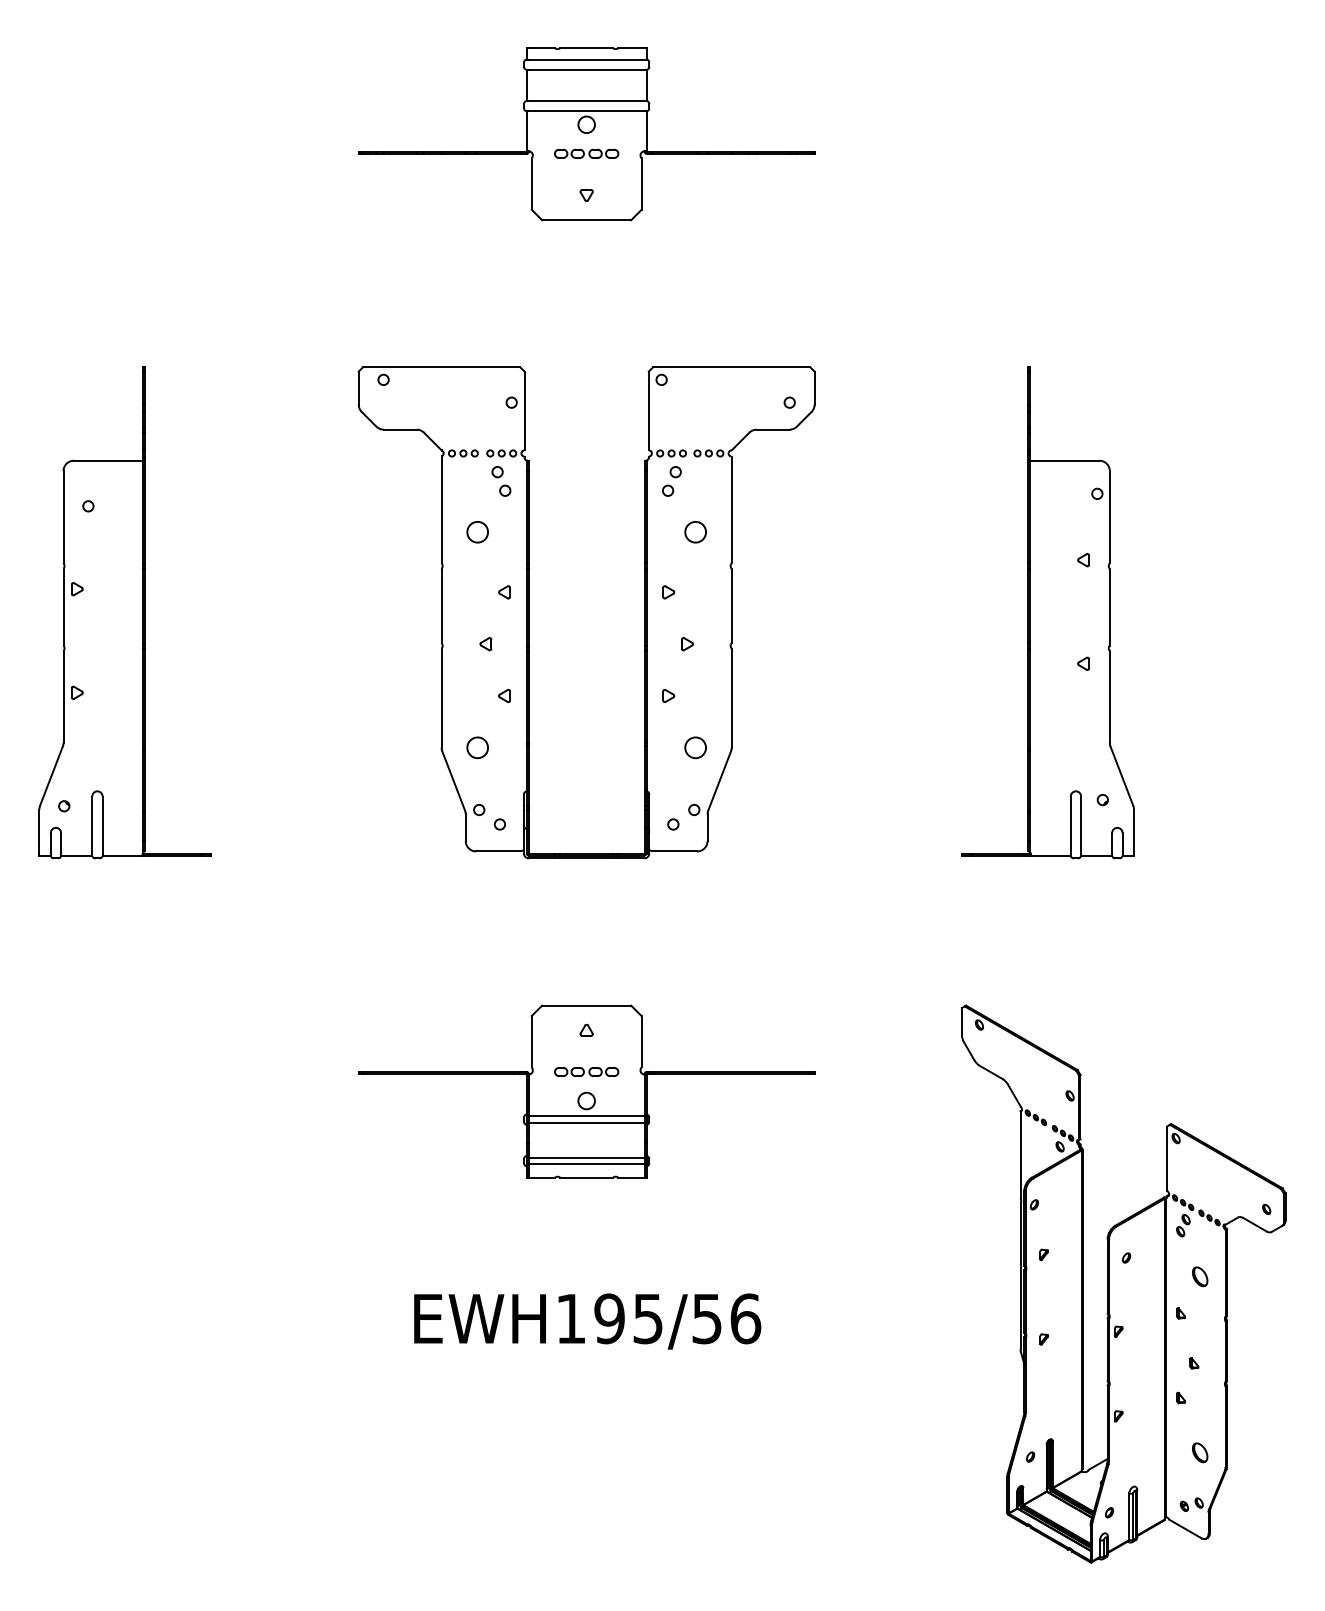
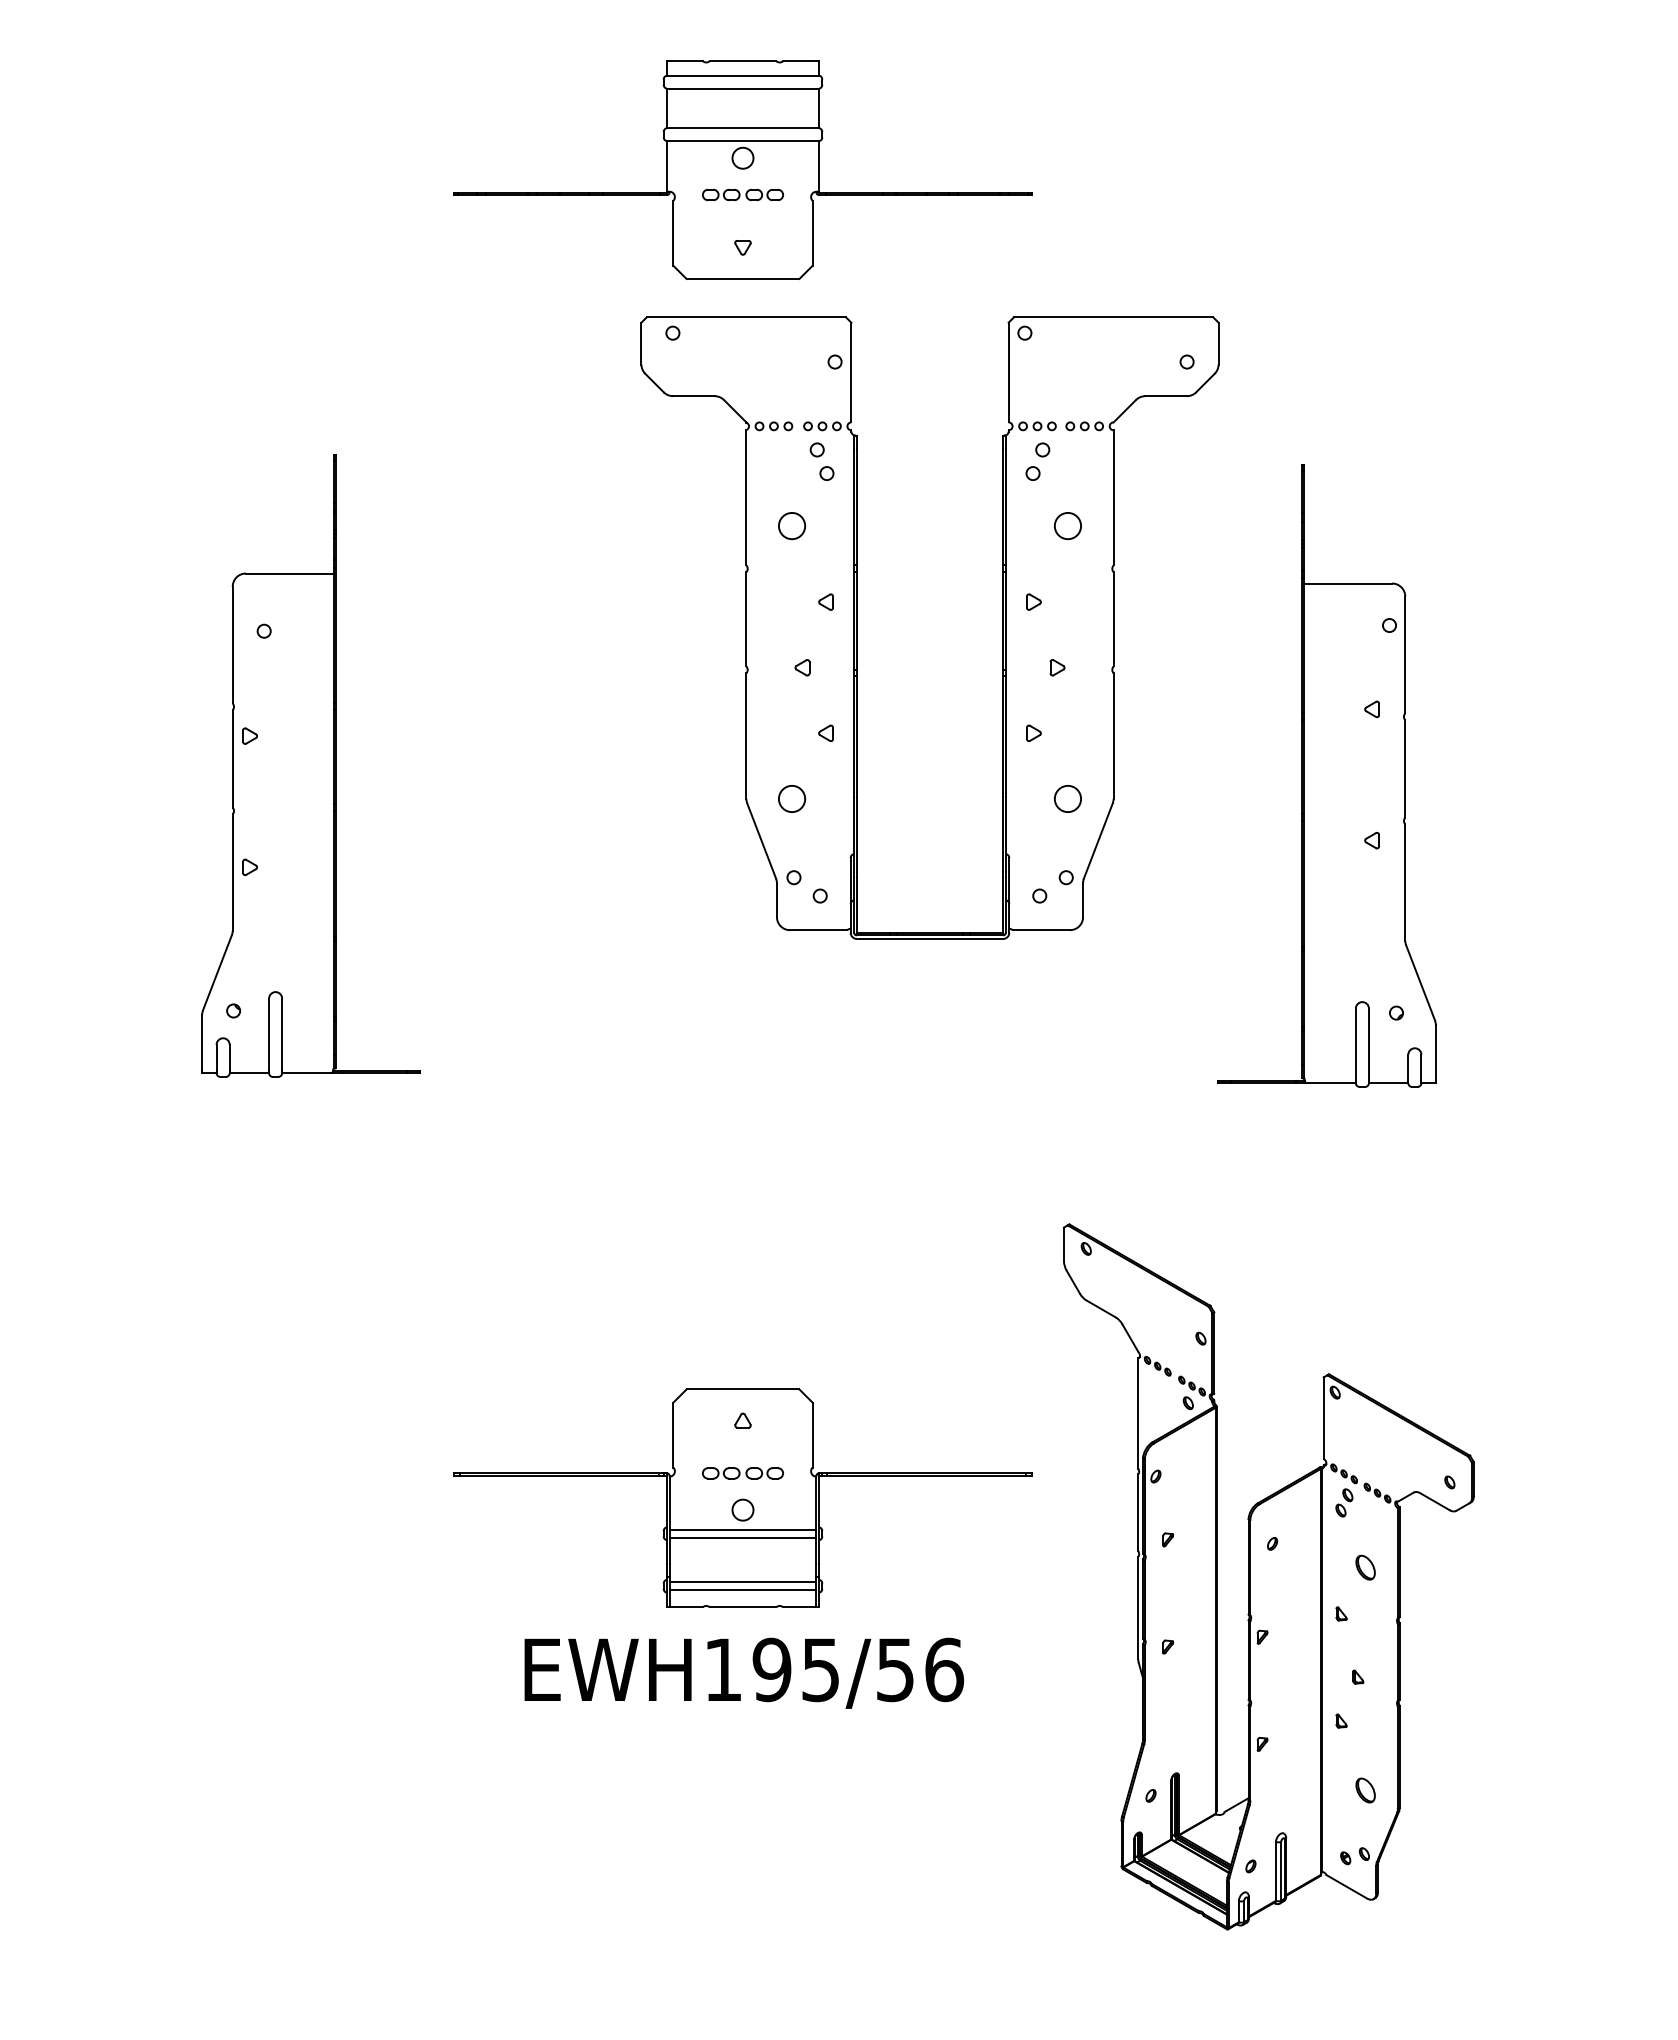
part: (124, 612) -> (310, 765), moved
part: (529, 612) -> (857, 627), moved
part: (586, 1091) -> (742, 1497), moved
part: (1123, 1283) -> (1268, 1576), moved

